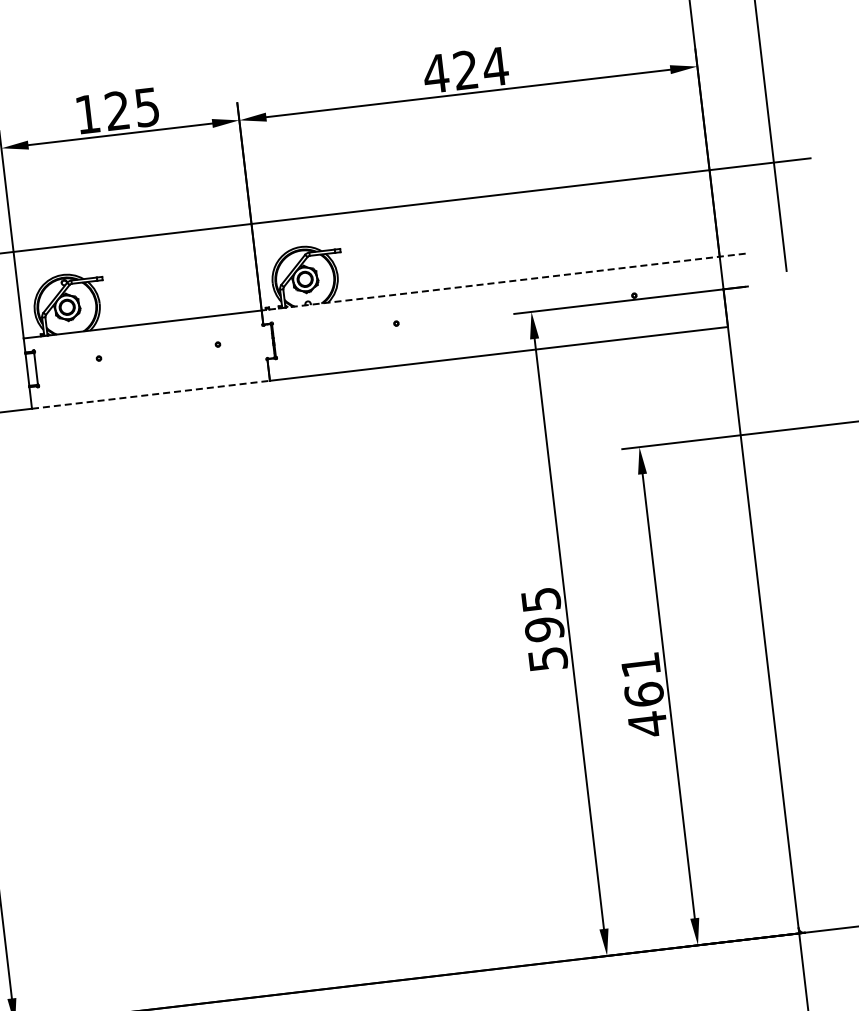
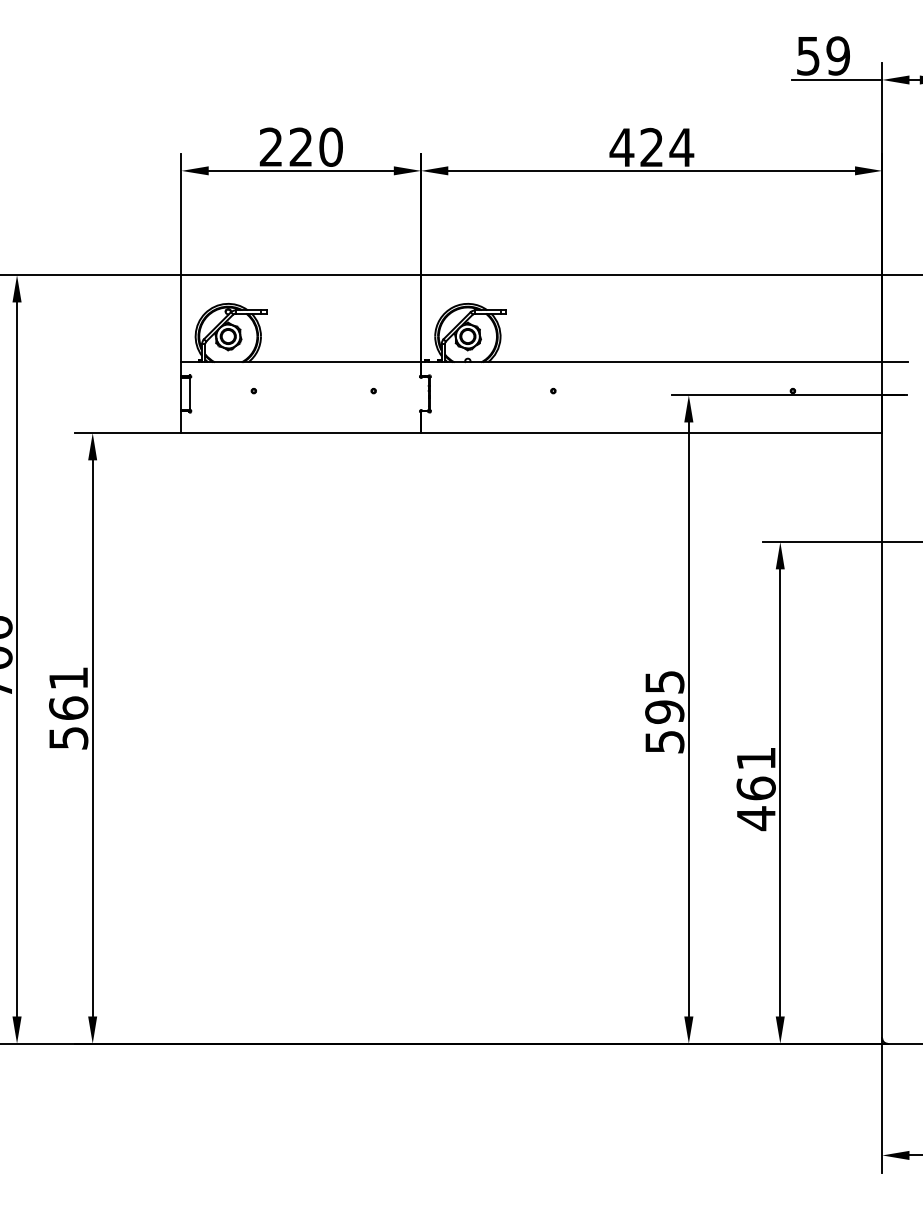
text: (116, 110) -> (300, 146), 125 -> 220
line: (503, 282) -> (664, 362), dashed -> solid
line: (151, 395) -> (301, 433), dashed -> solid

